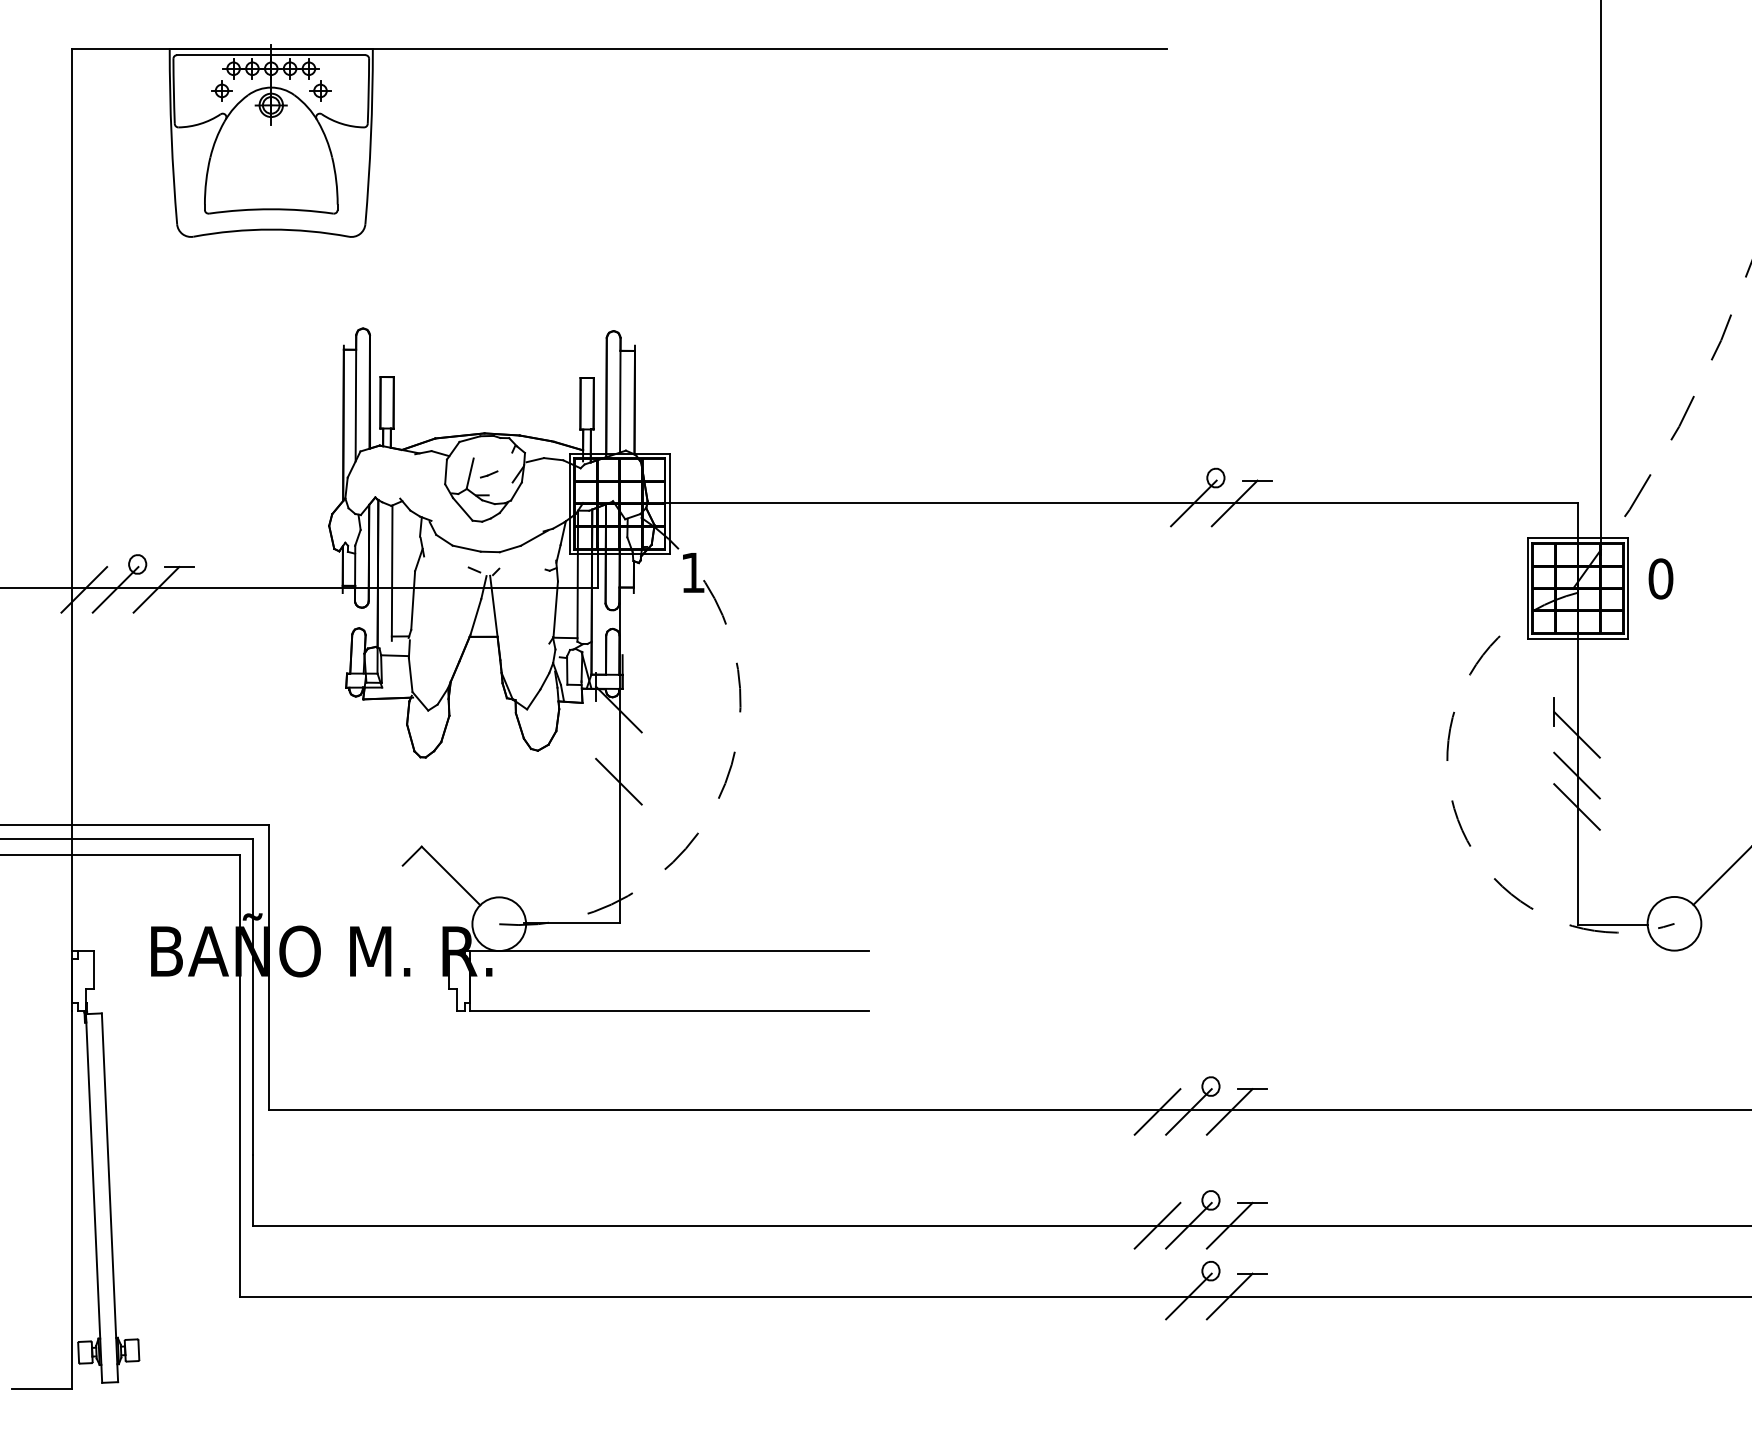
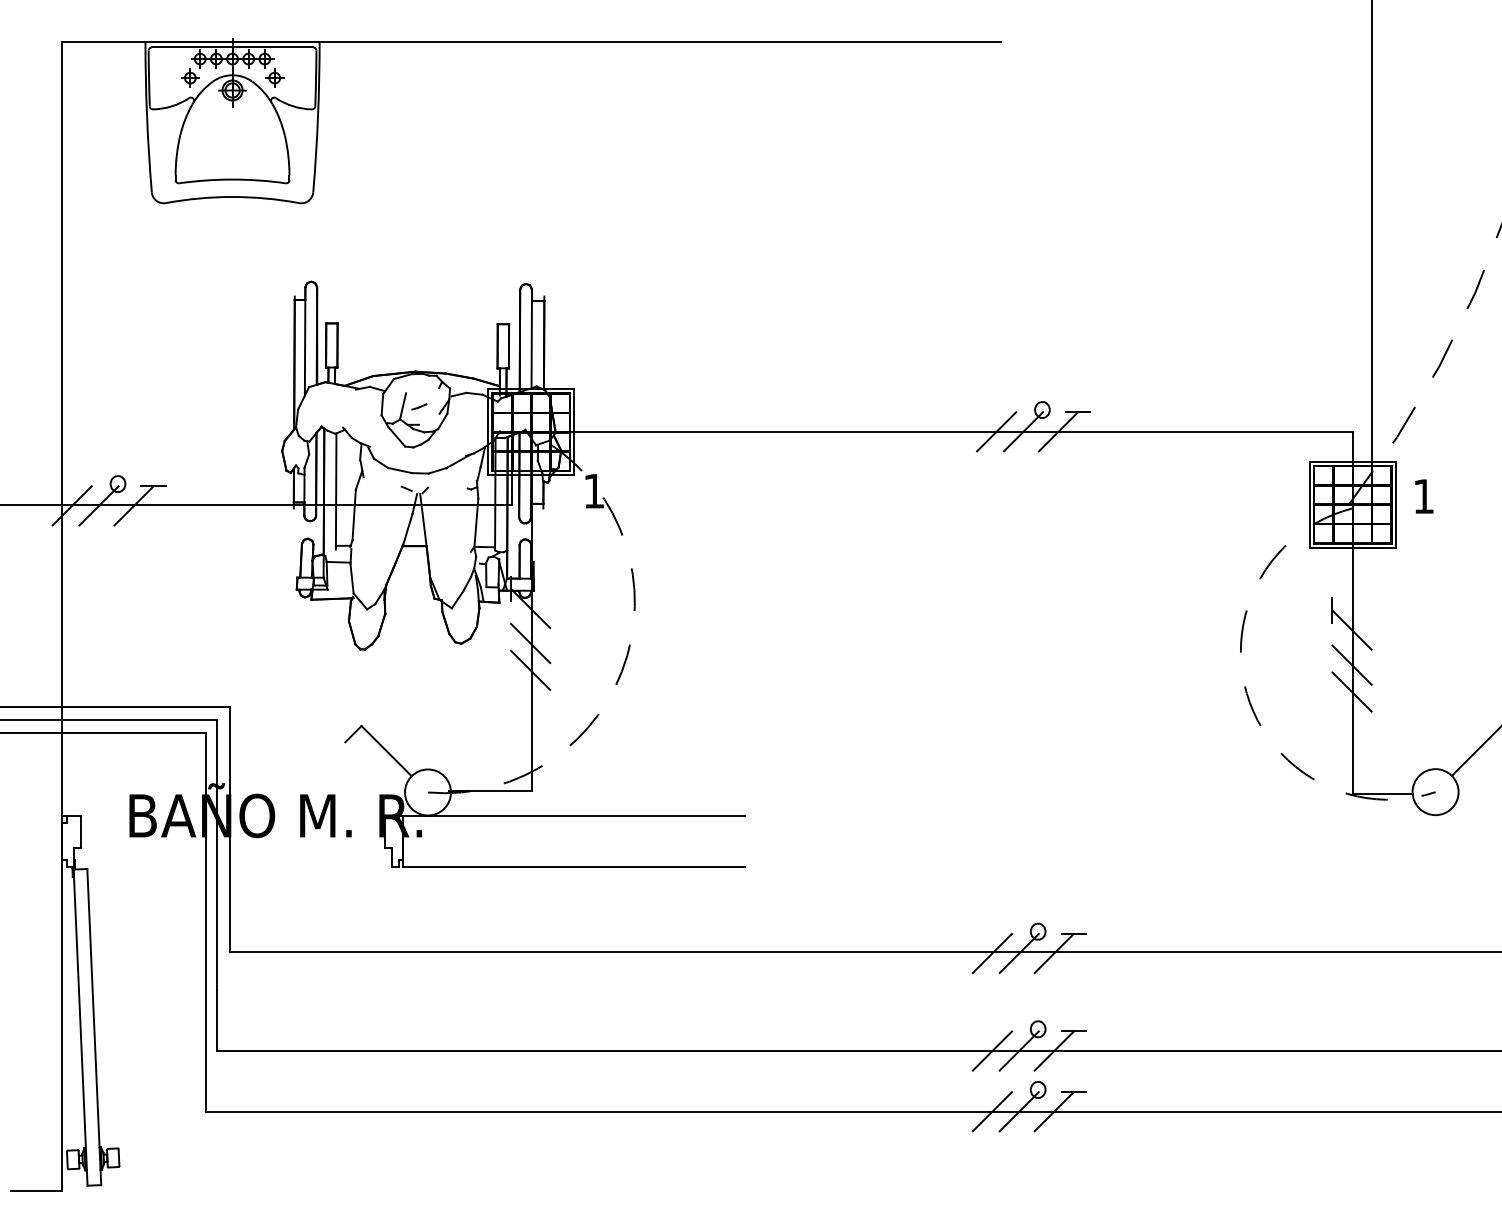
line: (1162, 503) -> (996, 431), added
text: (1660, 578) -> (1423, 496), 0 -> 1
line: (618, 750) -> (530, 643), added
line: (1156, 1296) -> (991, 1111), added

